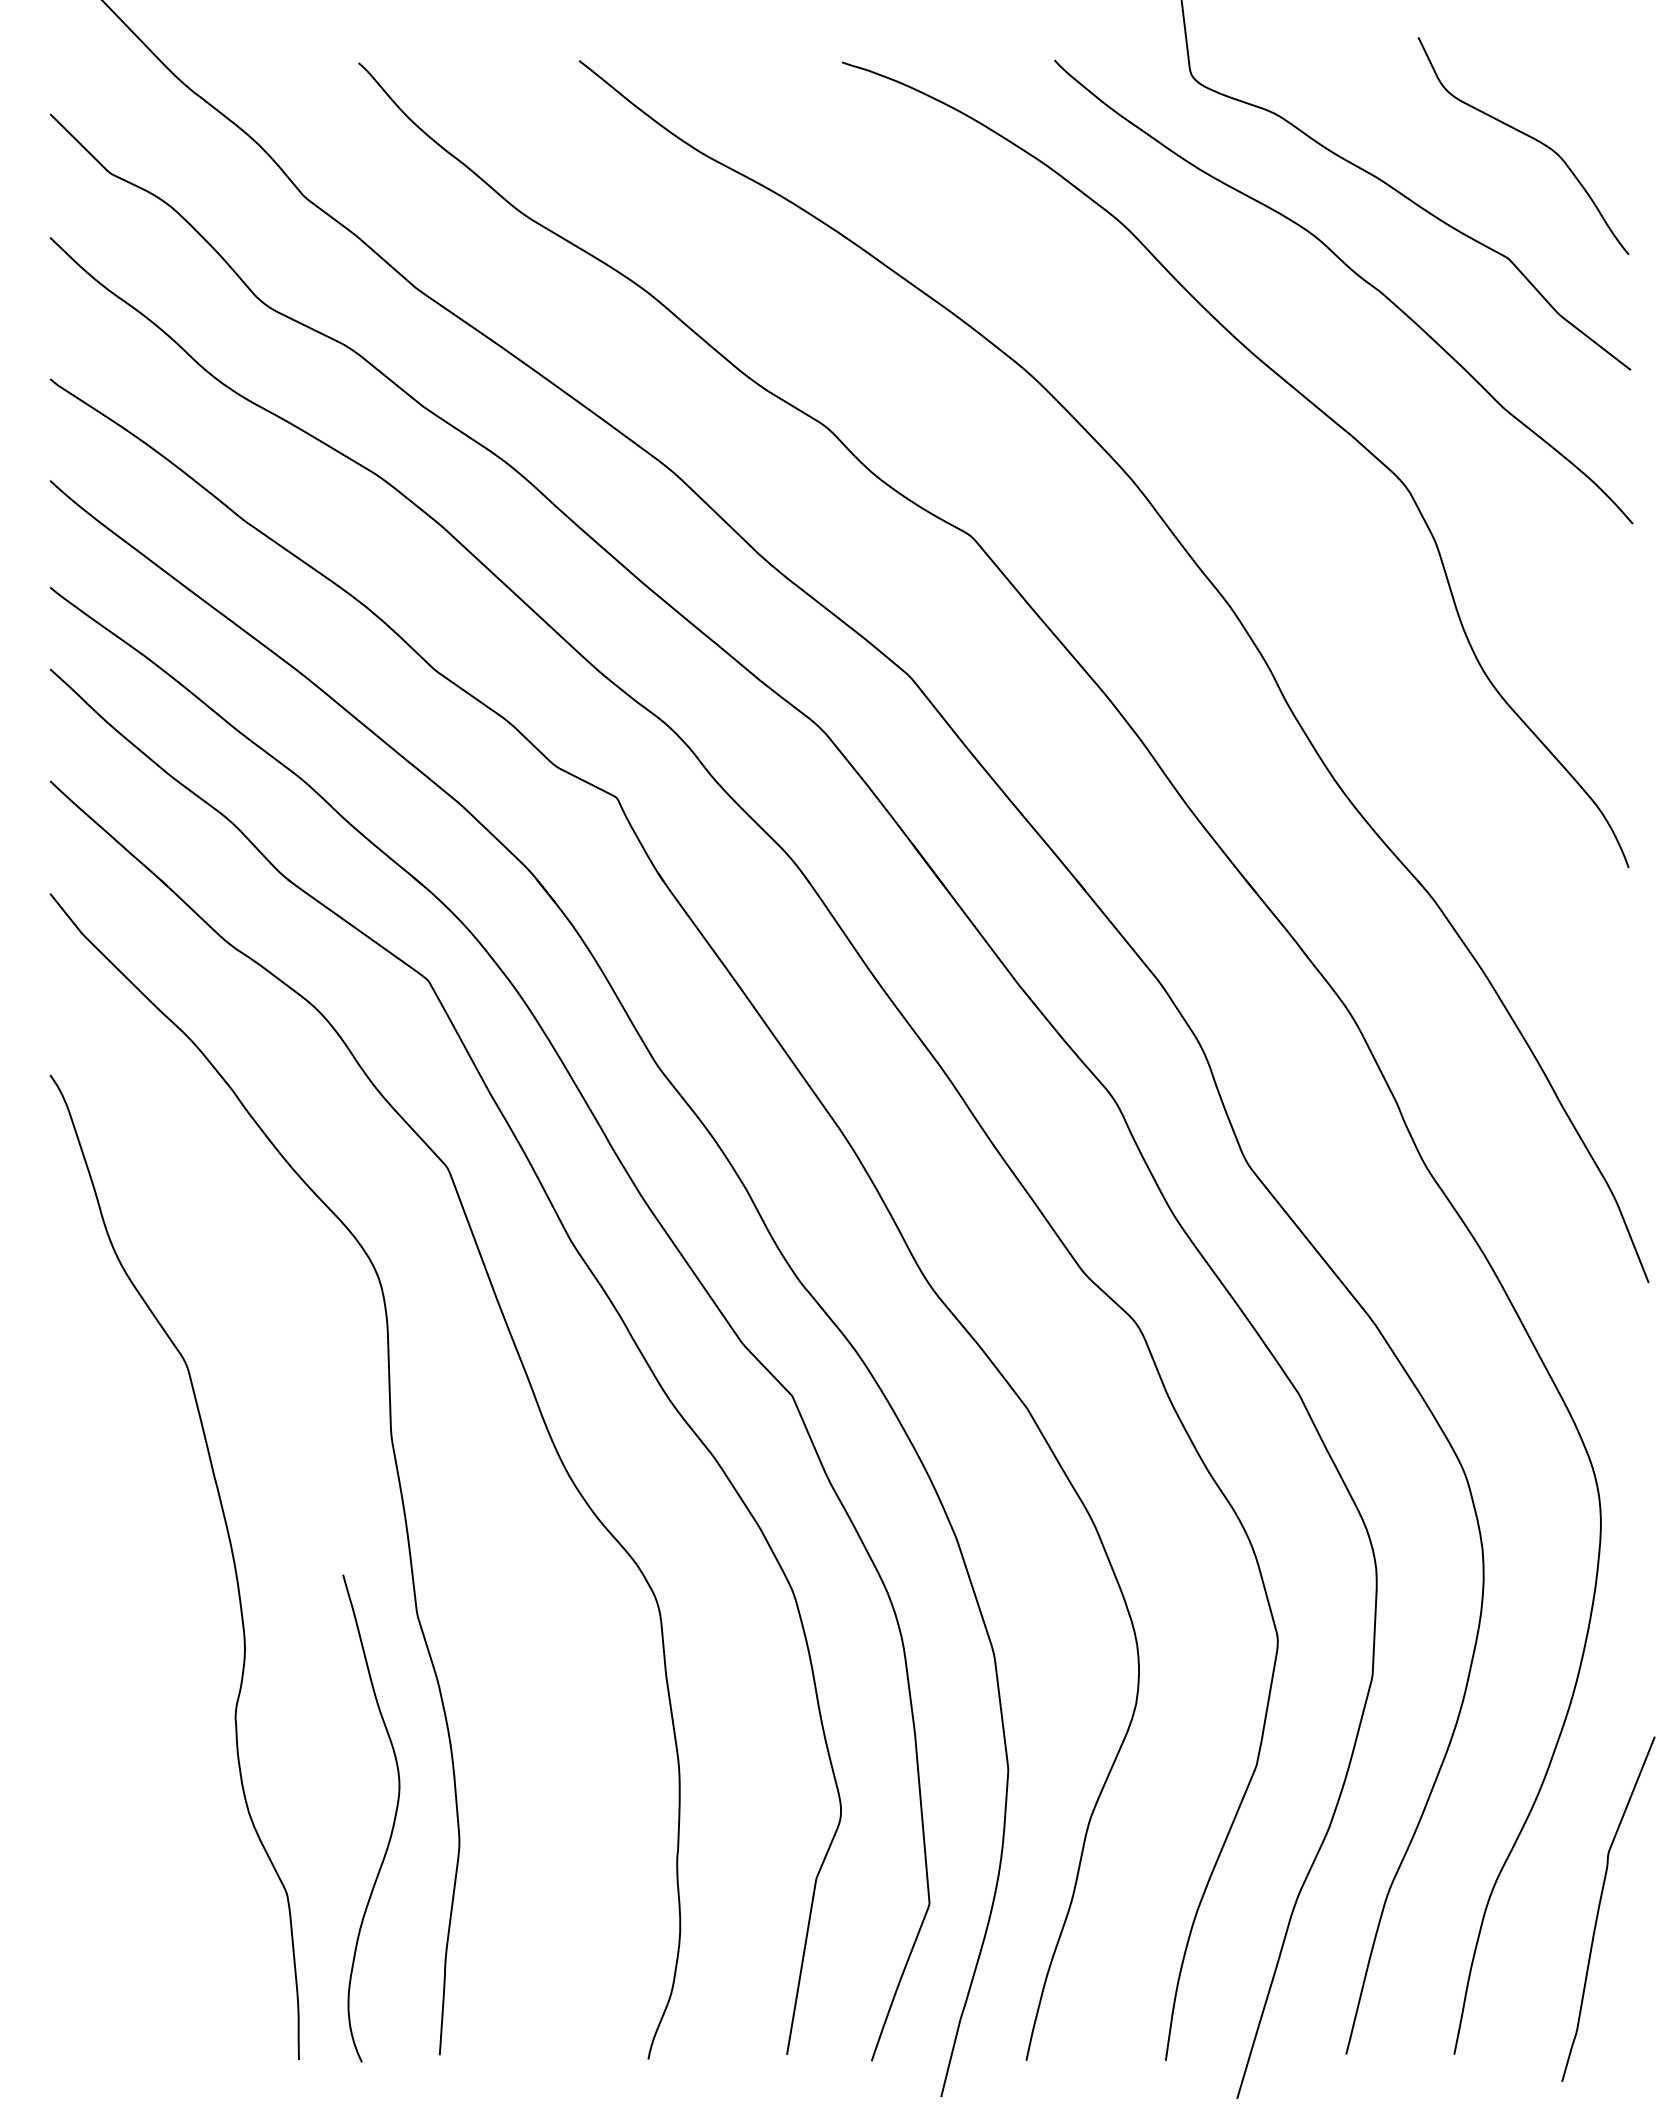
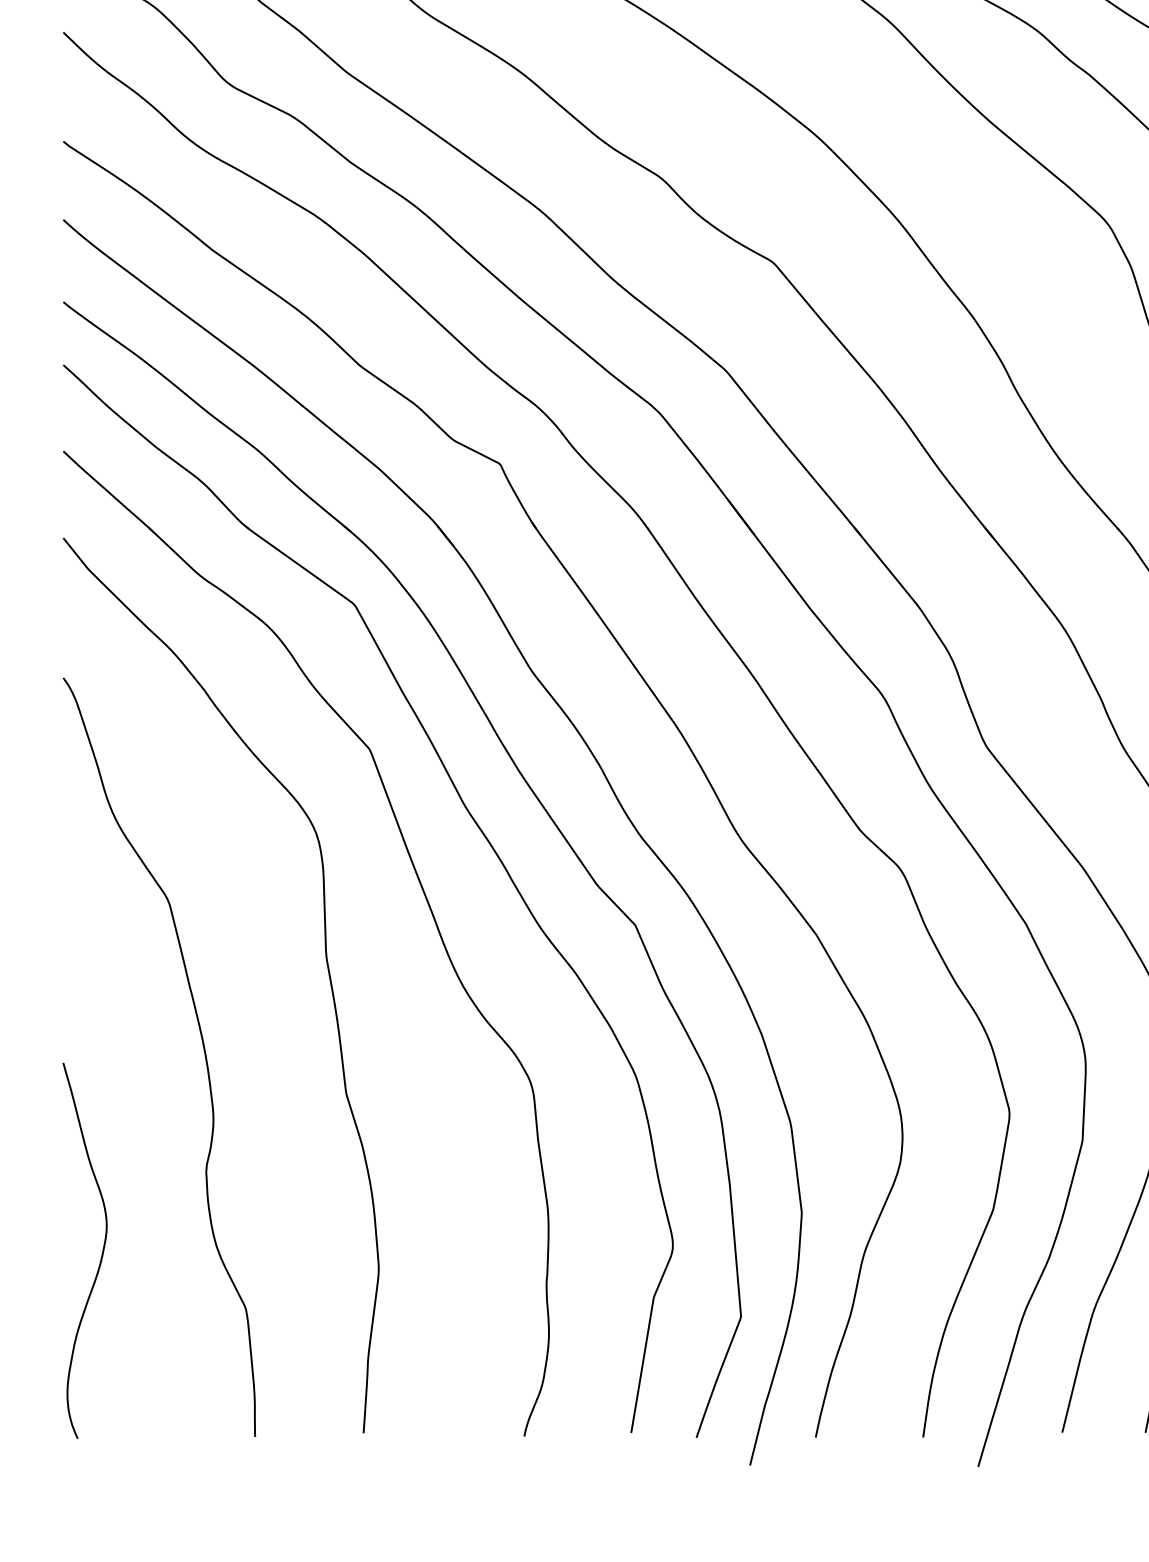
curve: (393, 1820) -> (102, 1252), moved

